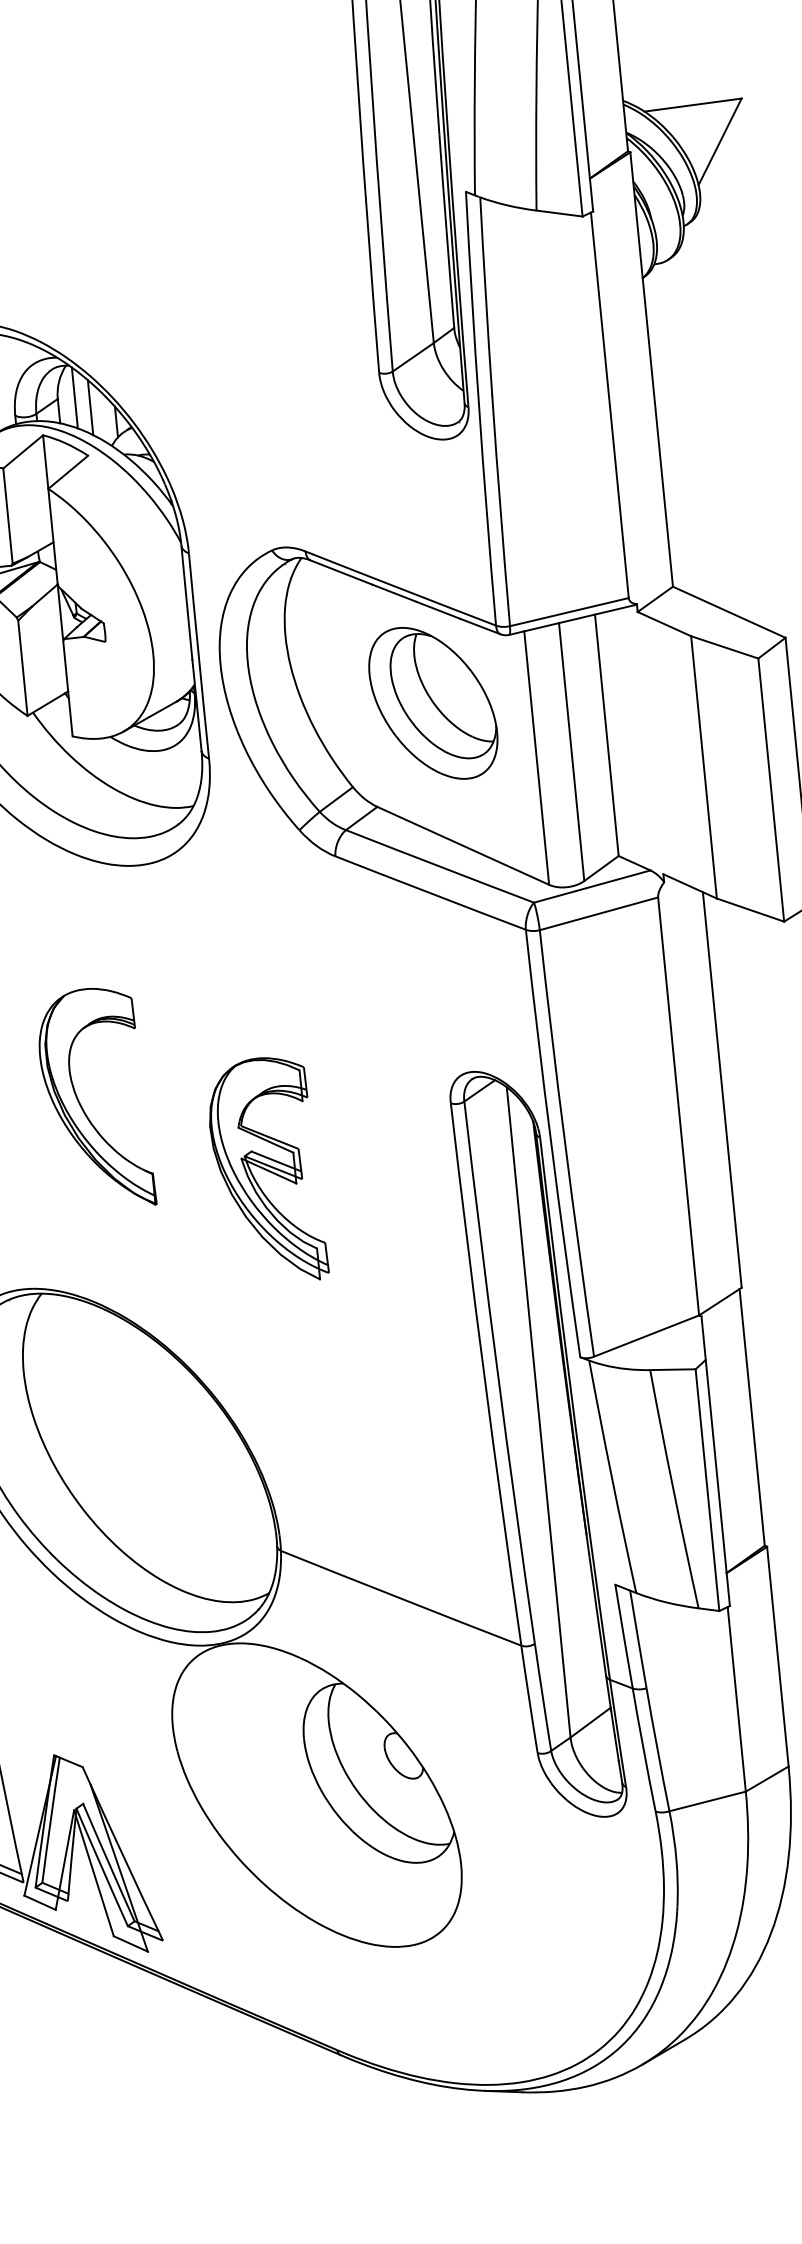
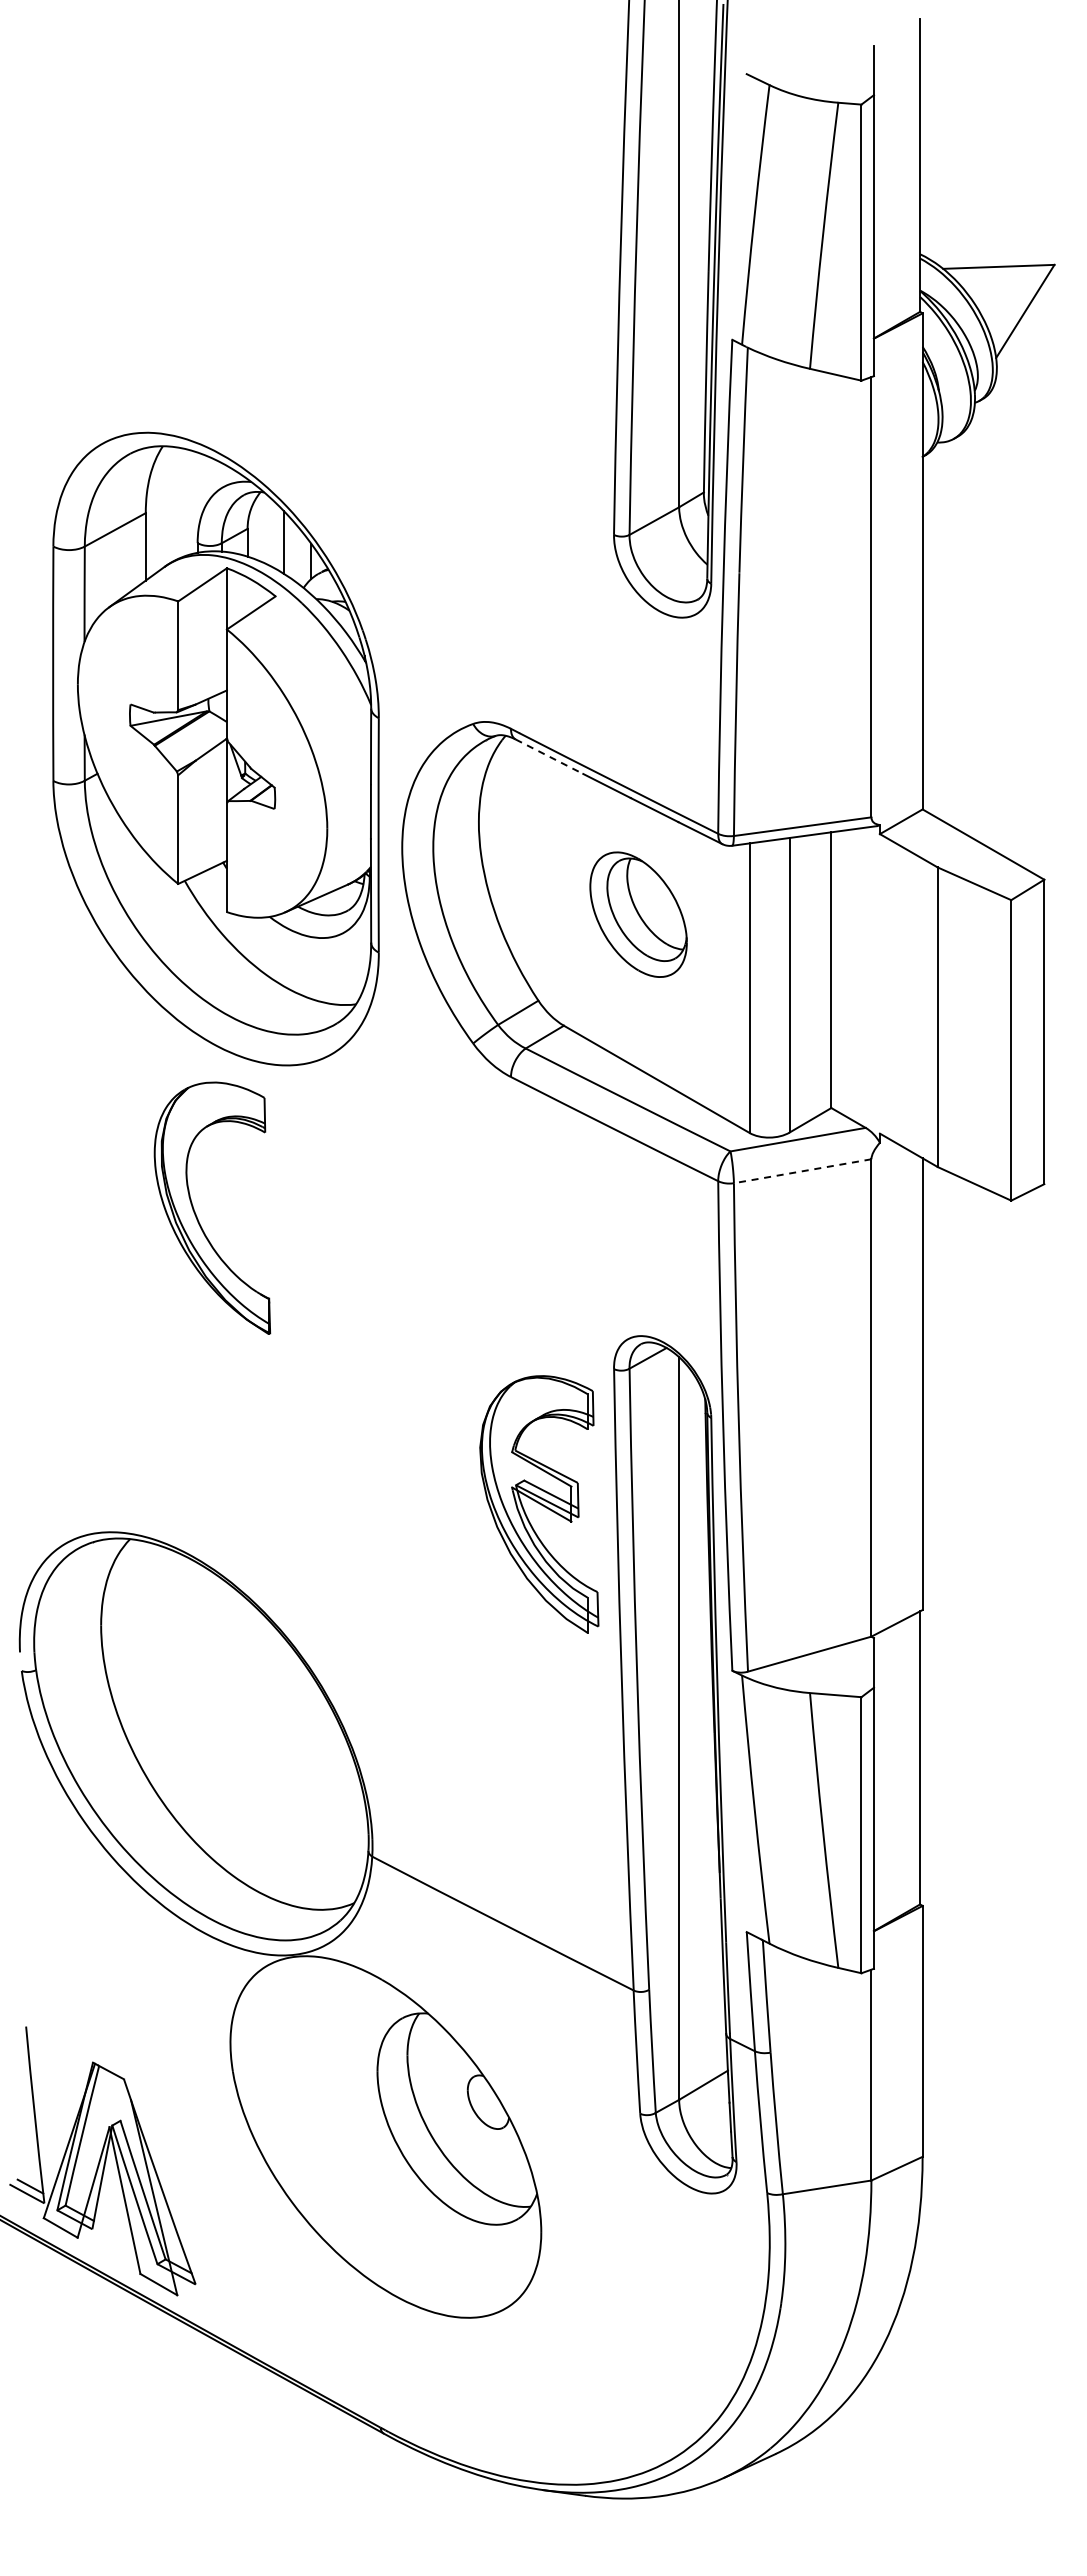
line: (75, 397) -> (267, 529), removed
line: (341, 572) -> (549, 756), solid -> dashed
part: (433, 703) -> (638, 914), size x0.7
line: (598, 914) -> (802, 1171), solid -> dashed
part: (80, 1103) -> (195, 1211), moved
part: (266, 1171) -> (539, 1504), moved

